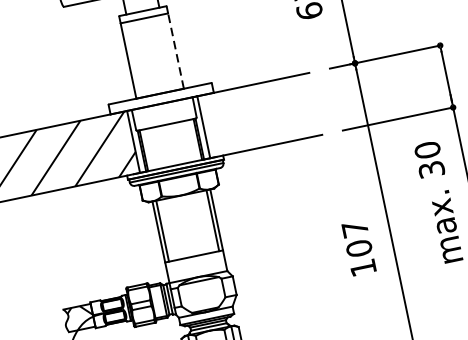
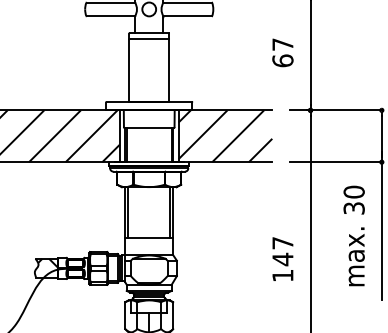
line: (176, 50) -> (169, 70), dashed -> solid
hatch: (259, 115) -> (225, 136), added
text: (358, 248) -> (282, 259), 107 -> 147

